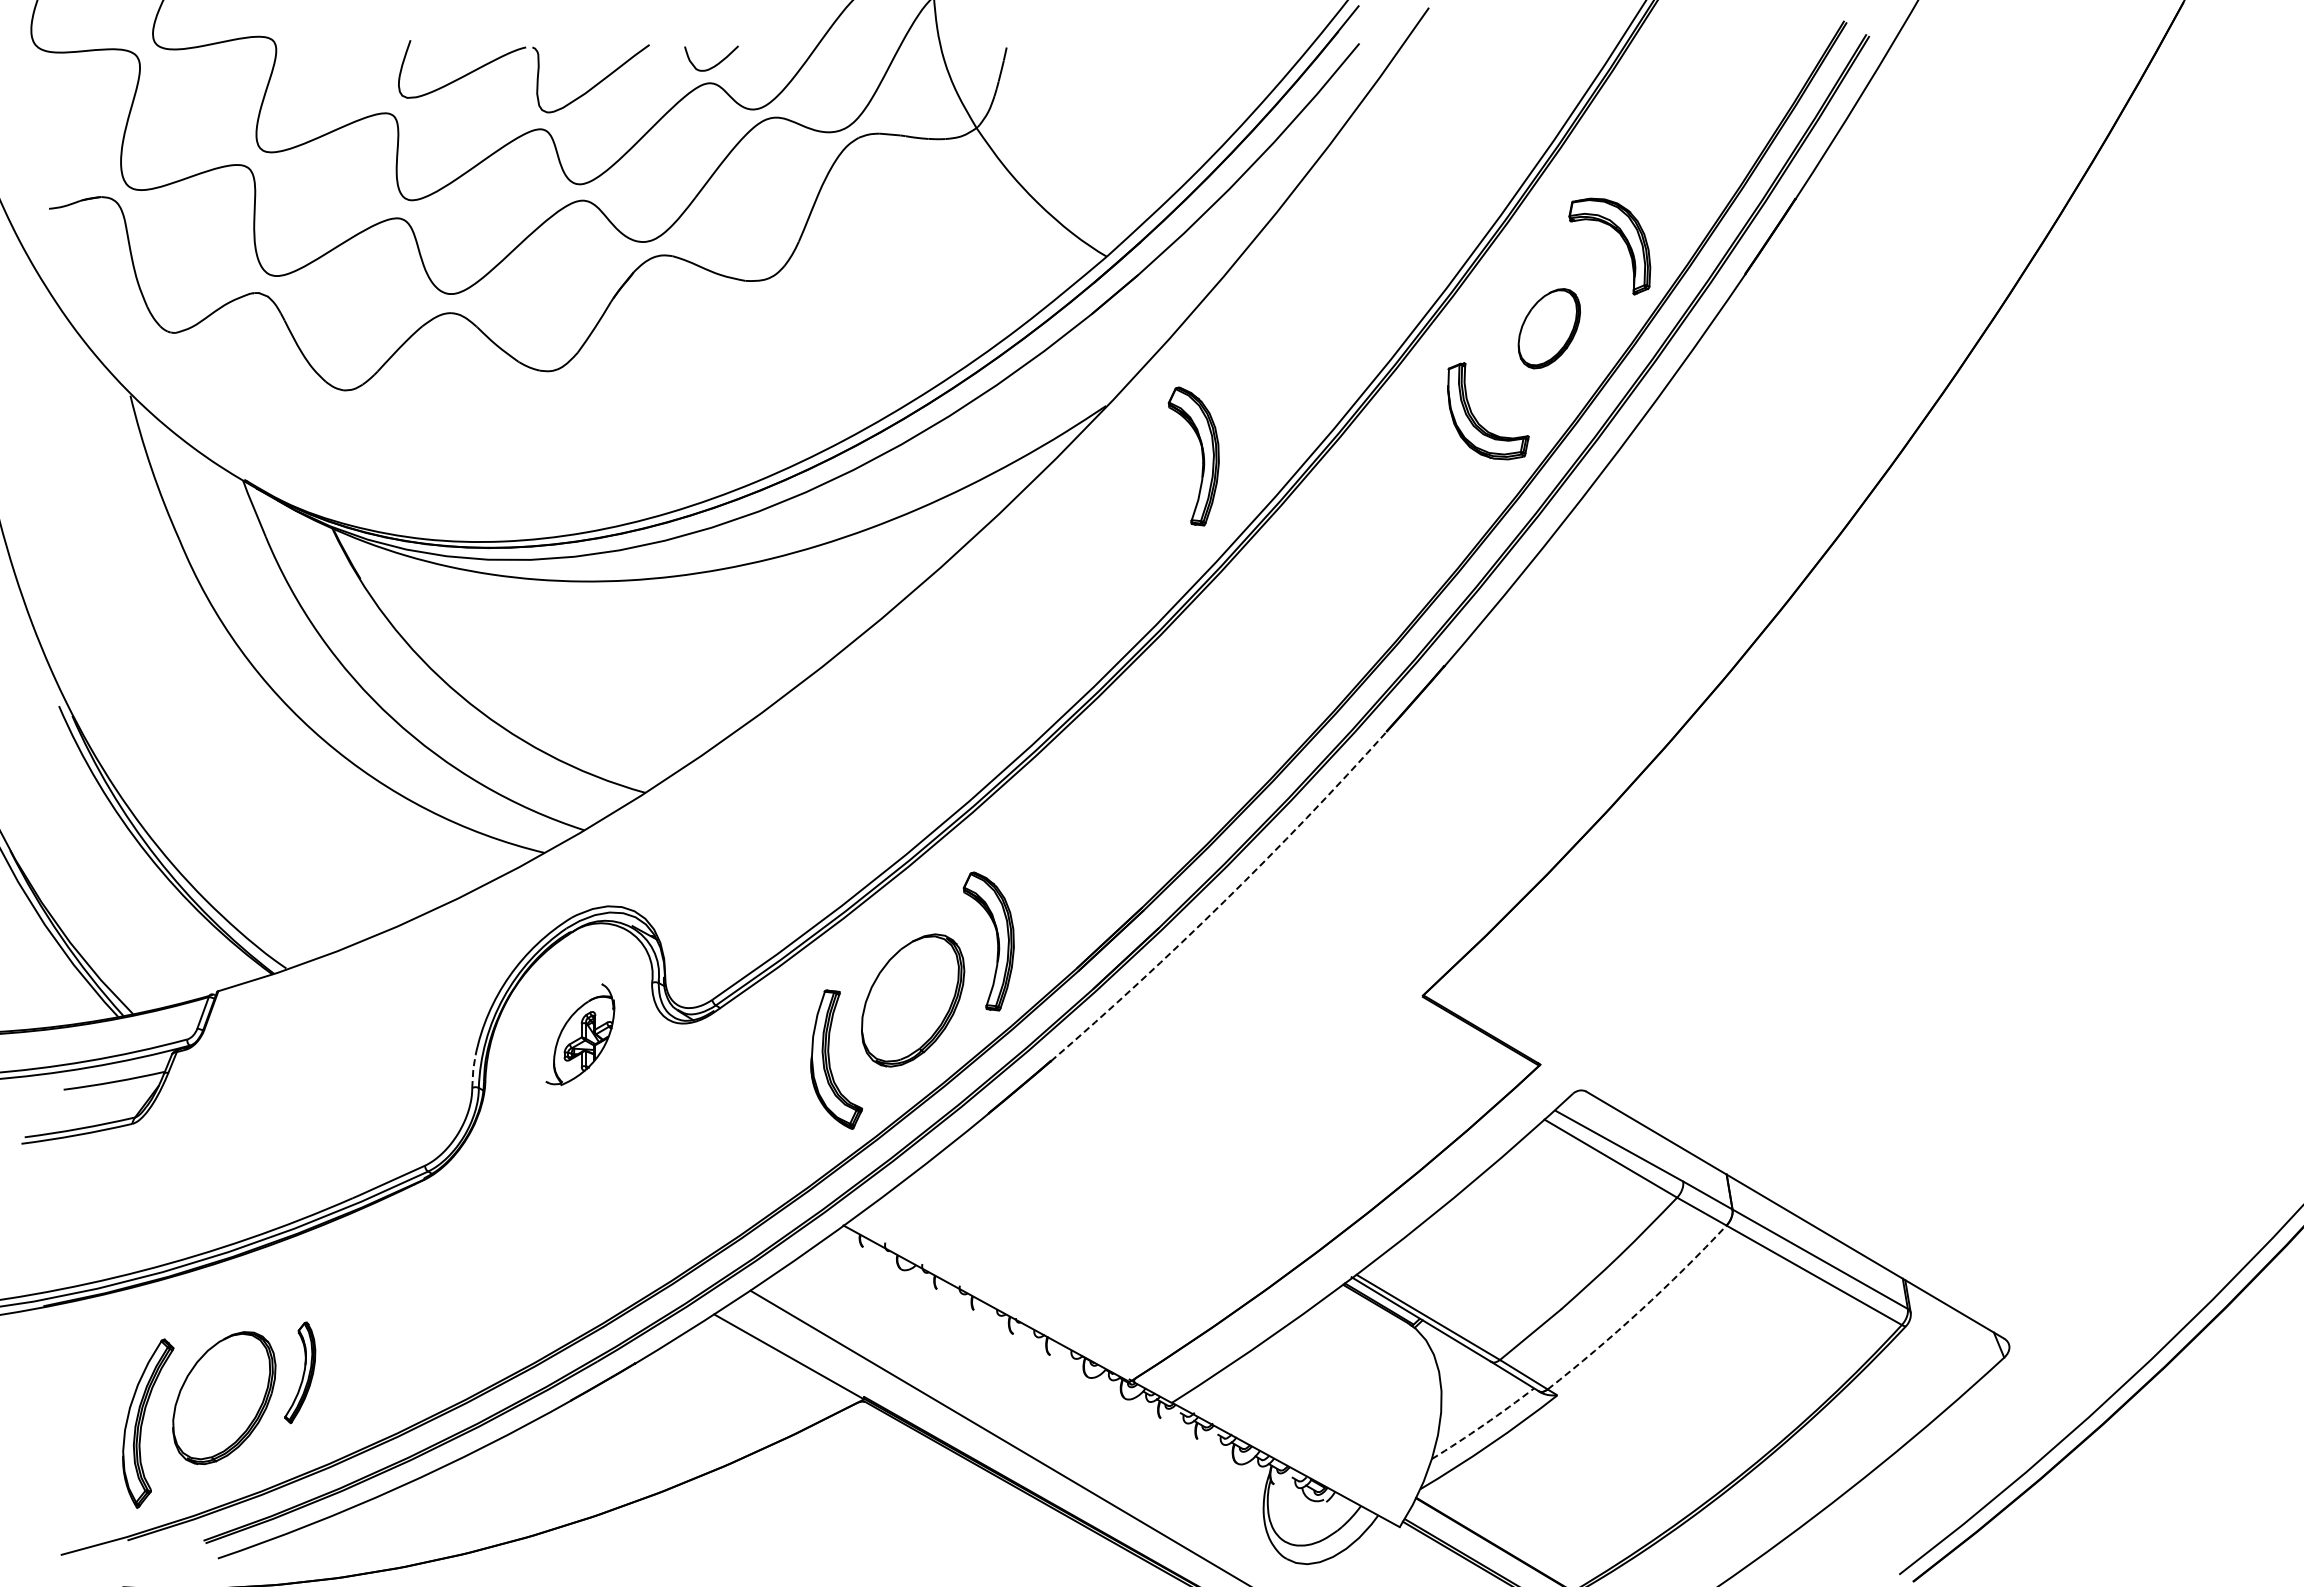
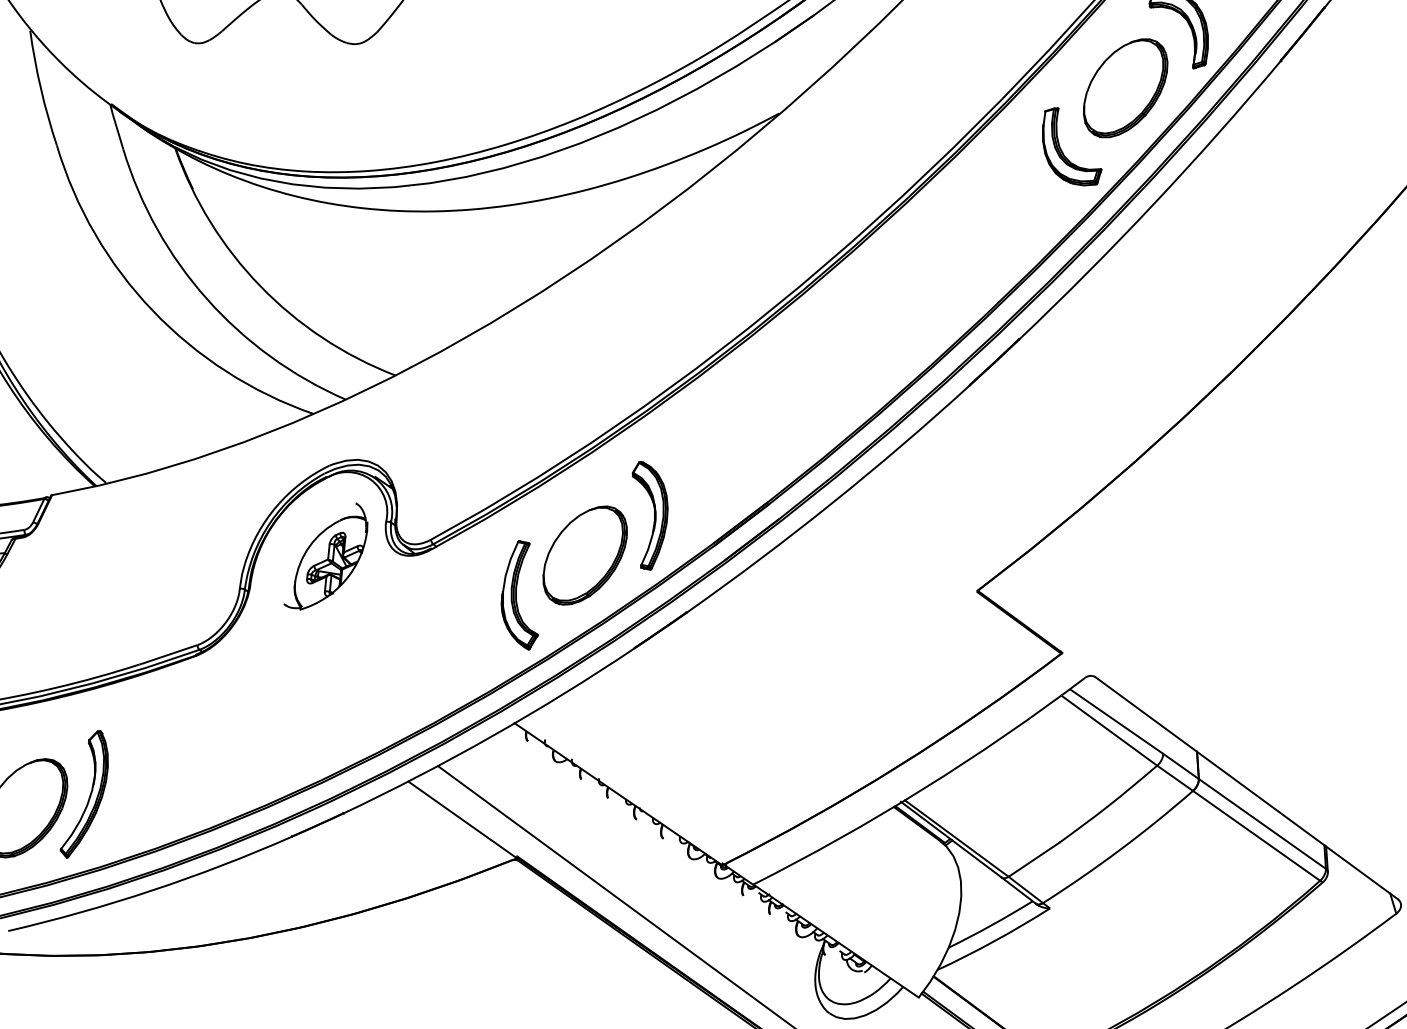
part: (1549, 328) -> (1125, 88), size x1.67
part: (1201, 455) -> (848, 158), removed
arc: (1224, 901) -> (832, 503), dashed -> solid
part: (580, 1034) -> (327, 556), size x1.43
line: (473, 1070) -> (242, 575), dashed -> solid
arc: (1640, 1310) -> (1120, 849), dashed -> solid
part: (300, 1372) -> (86, 794), size x1.67
arc: (1483, 1425) -> (990, 925), dashed -> solid

